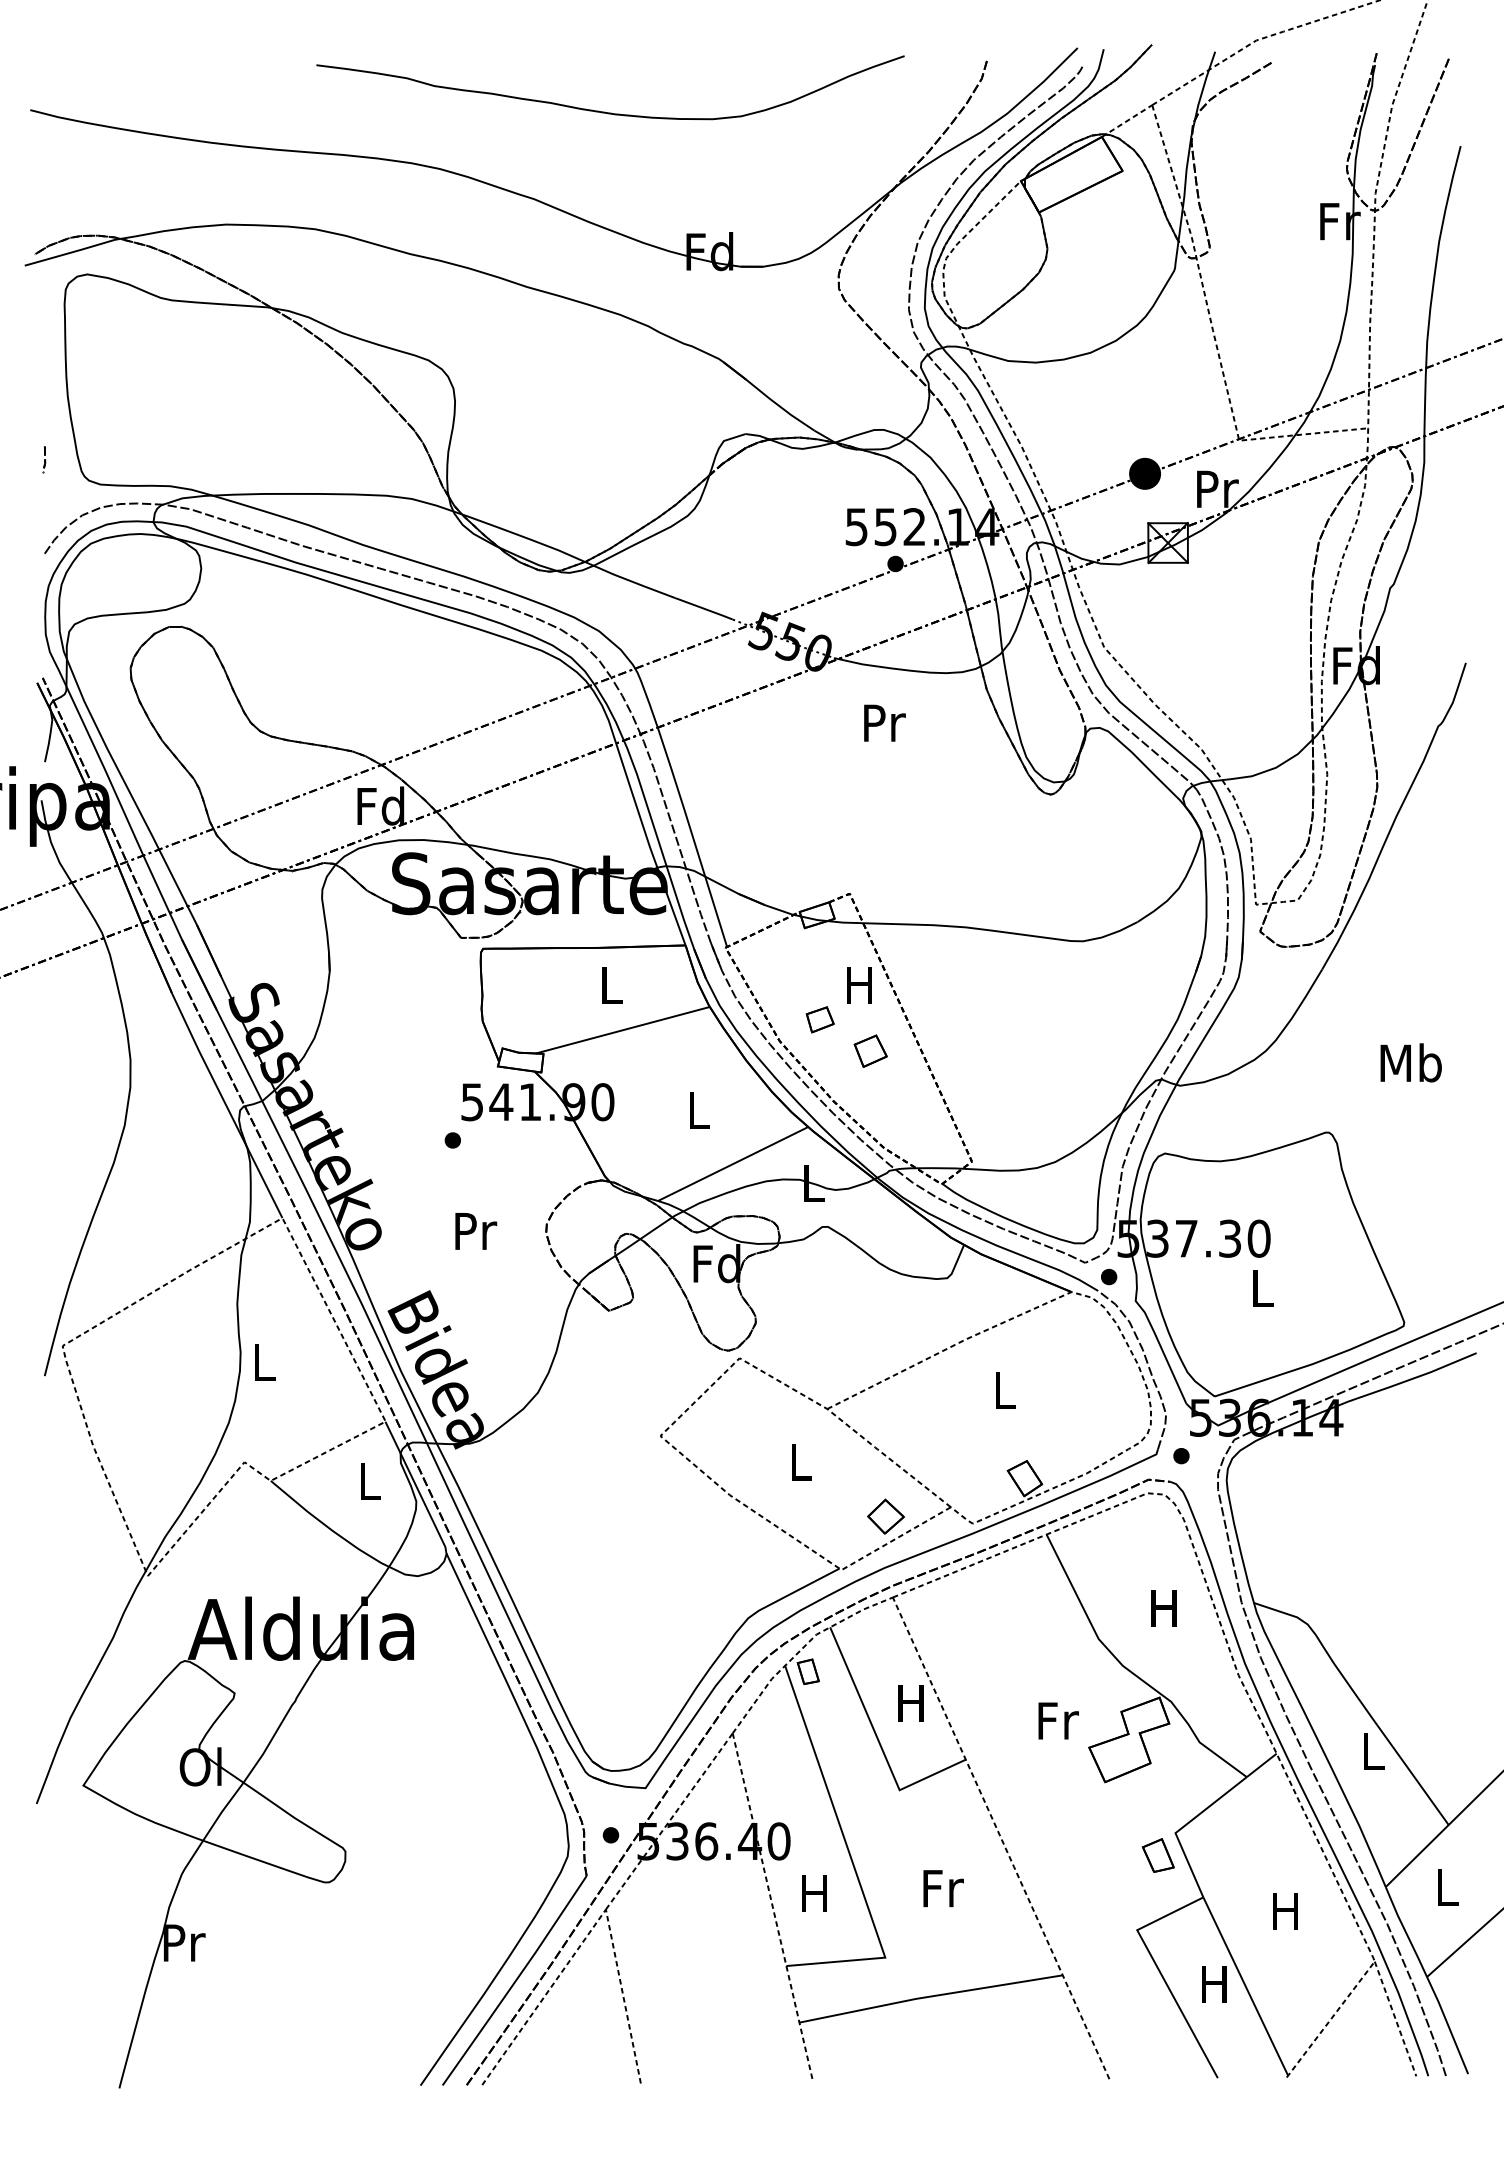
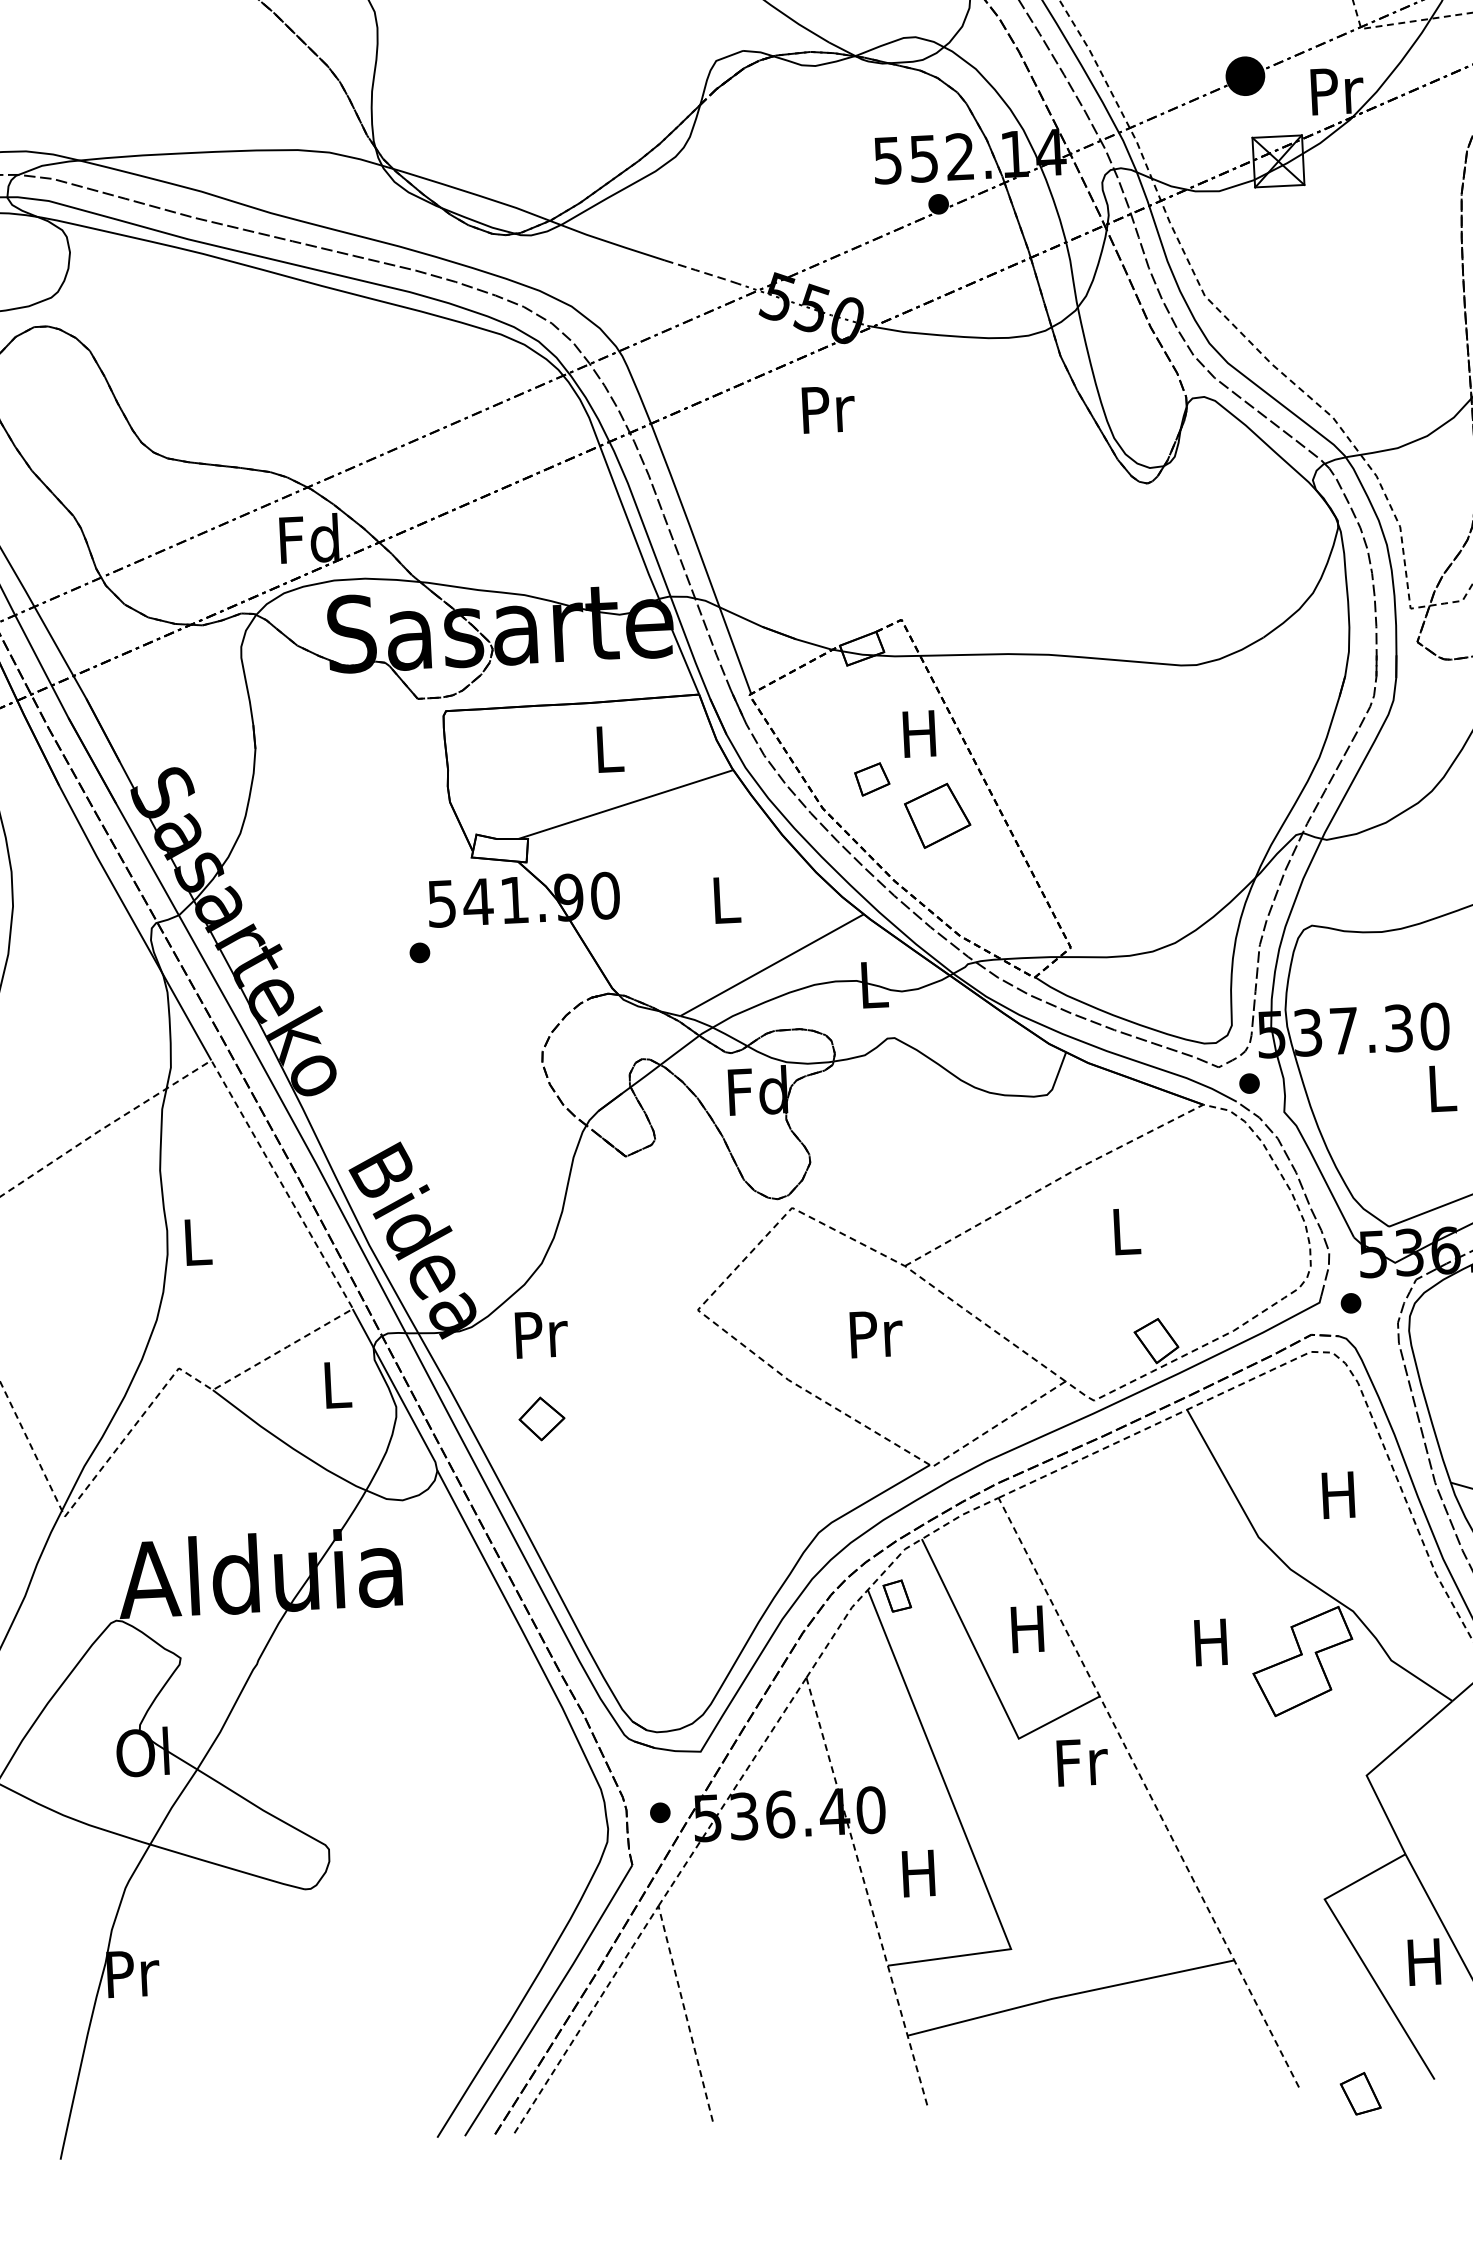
line: (704, 608) -> (702, 271), solid -> dashed
text: (884, 722) -> (828, 408), moved
part: (870, 1050) -> (937, 814), size x1.6
text: (476, 1231) -> (542, 1334), moved
text: (801, 1461) -> (875, 1333), L -> Pr
part: (885, 1516) -> (541, 1418), moved
text: (1058, 1720) -> (1213, 1641), Fr -> H
part: (1157, 1855) -> (1359, 2093), moved
text: (943, 1888) -> (1082, 1762), moved

